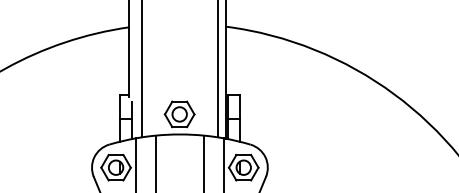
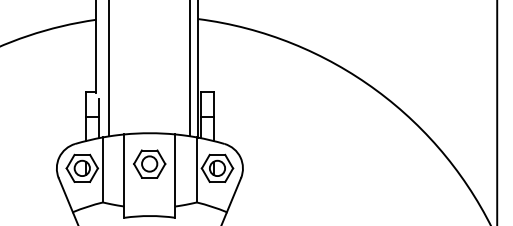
part: (179, 113) -> (149, 163), moved

